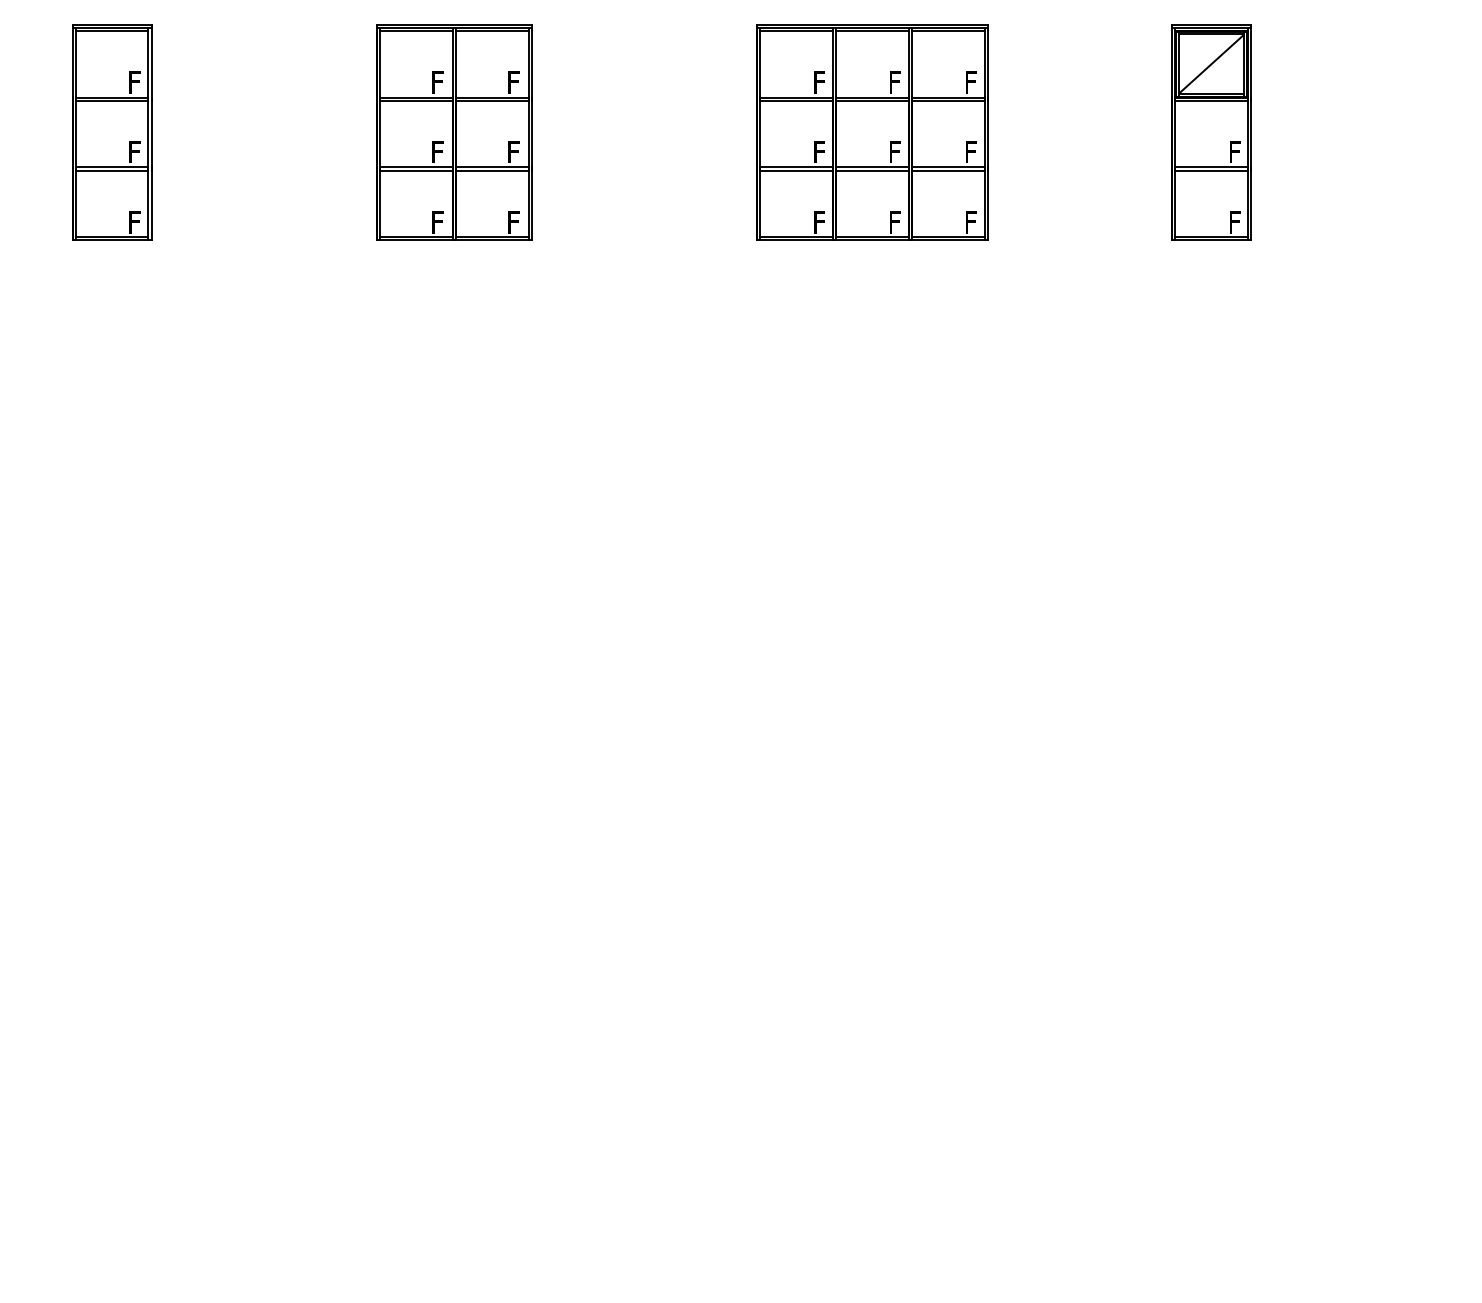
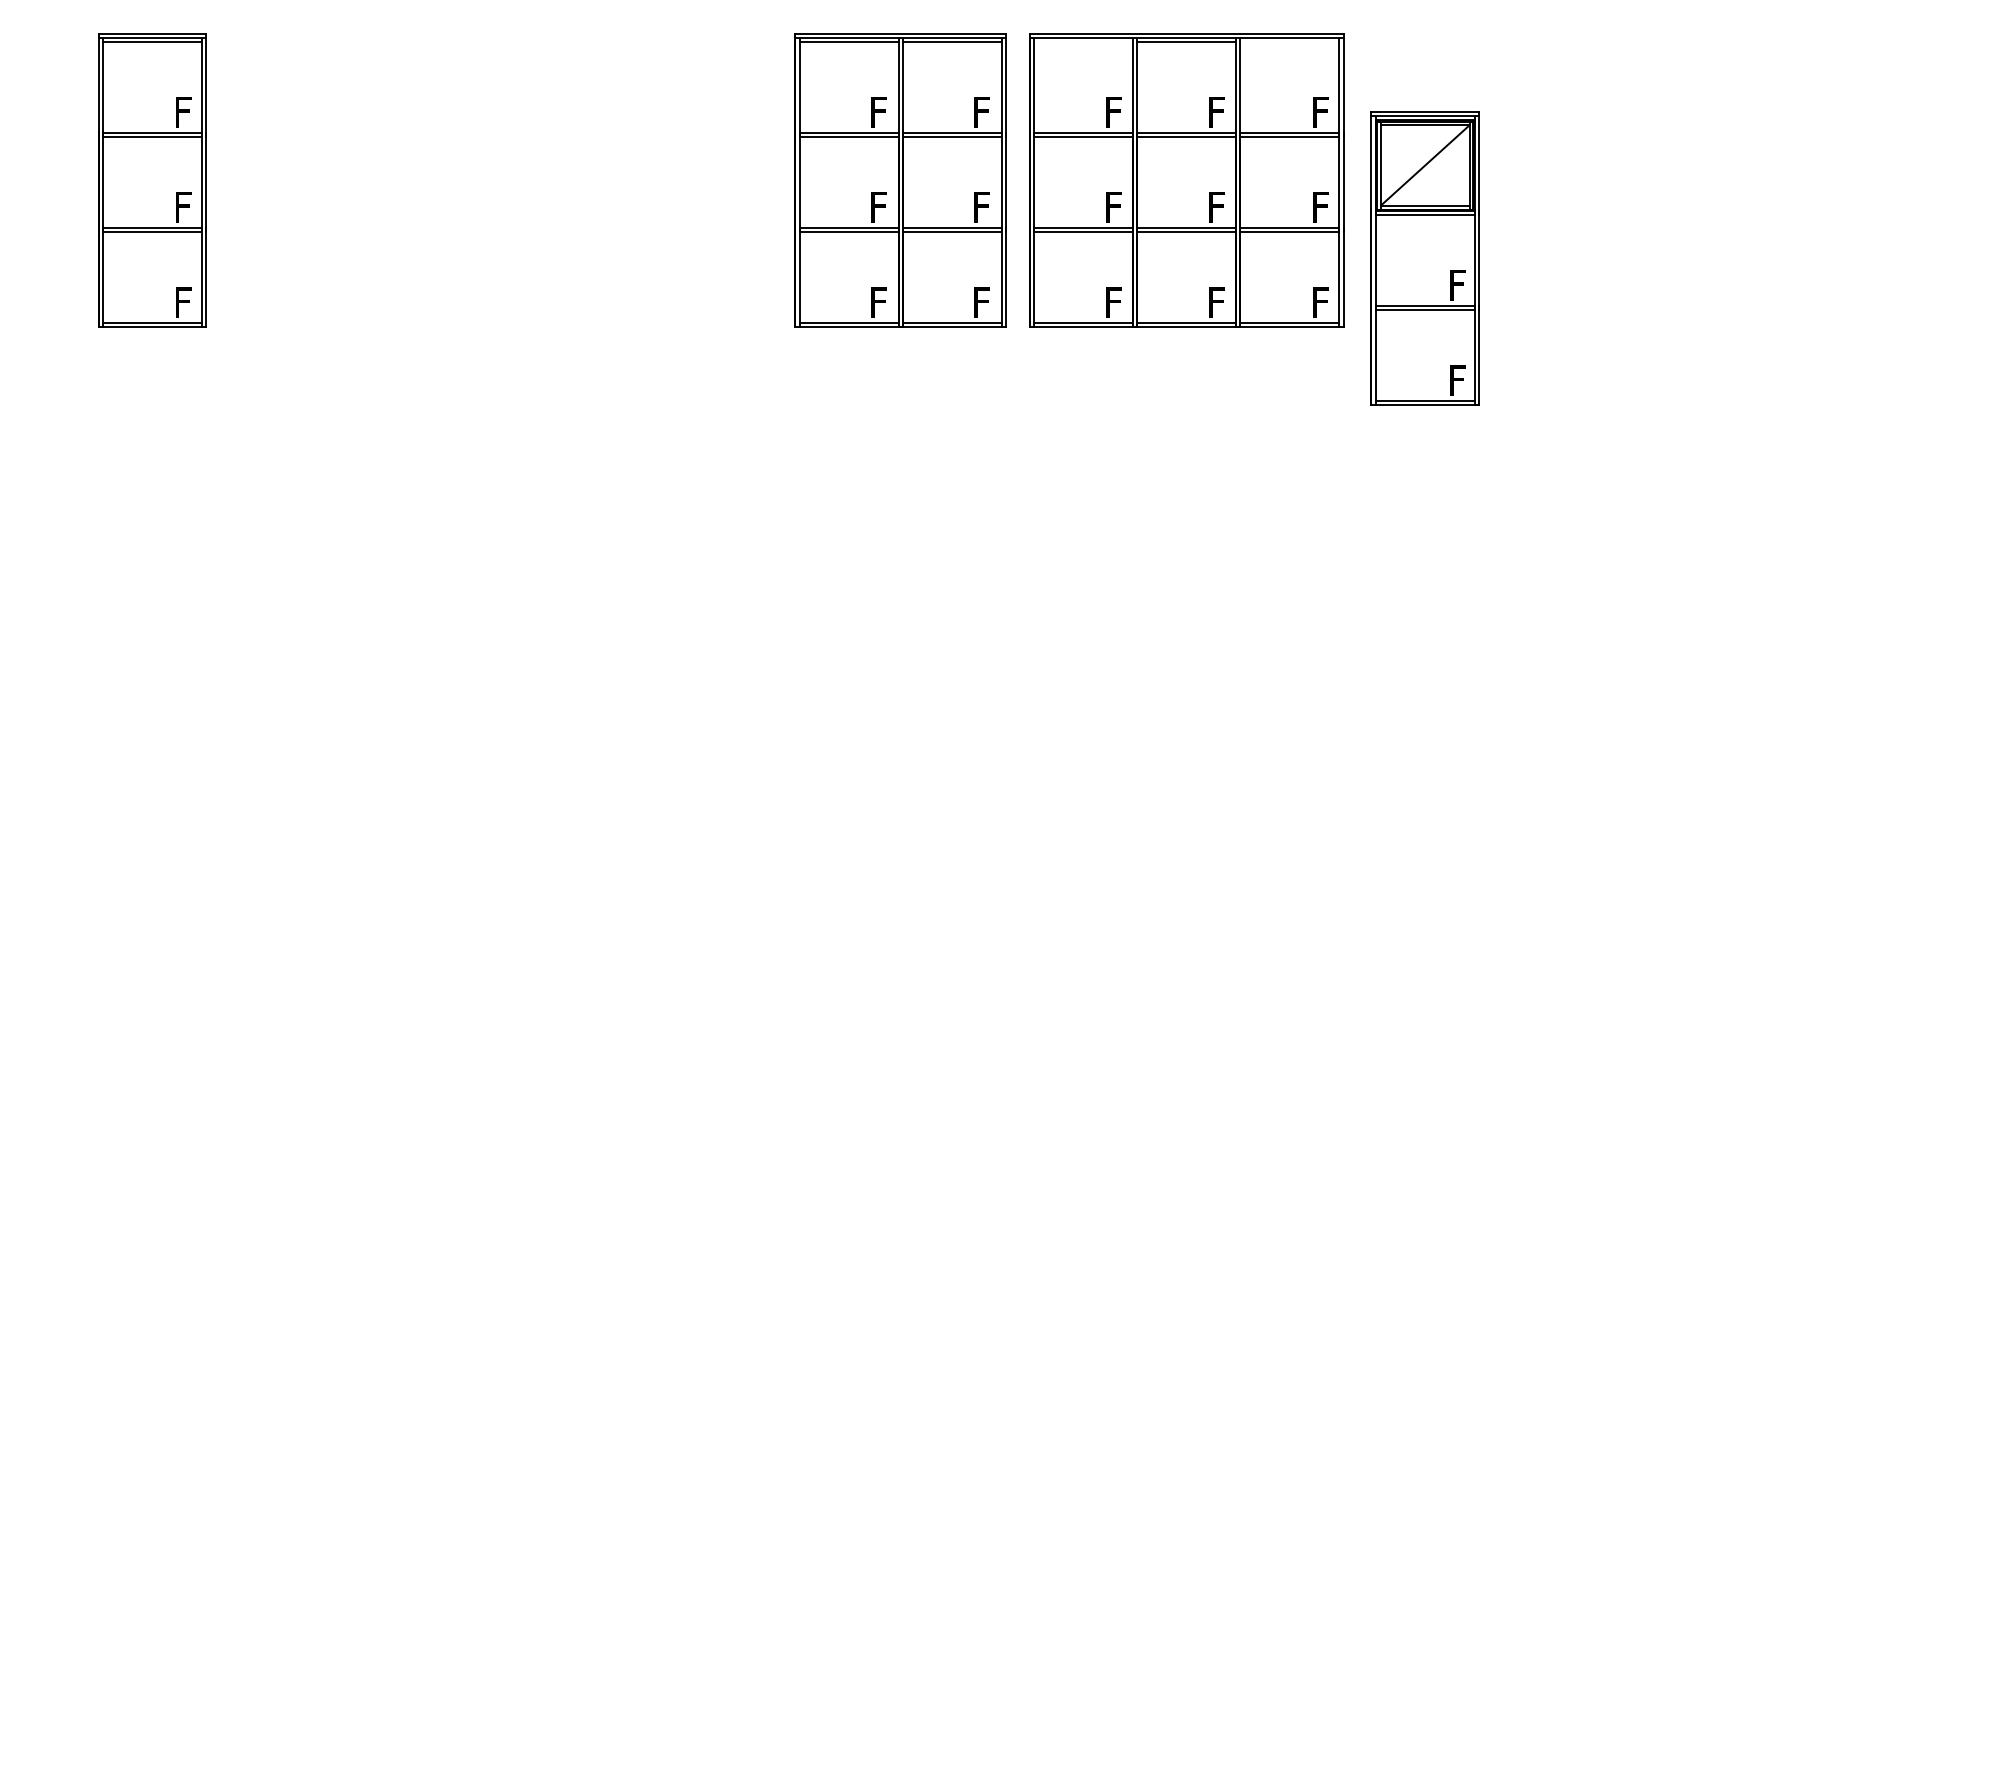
line: (796, 31) -> (1083, 42), removed
line: (948, 31) -> (1289, 42), removed
part: (454, 132) -> (900, 180), moved
part: (1210, 132) -> (1424, 258), moved

